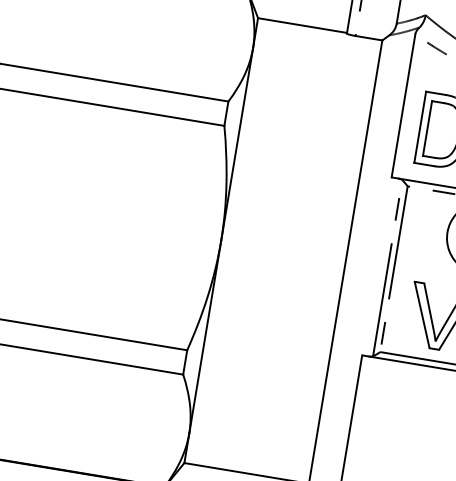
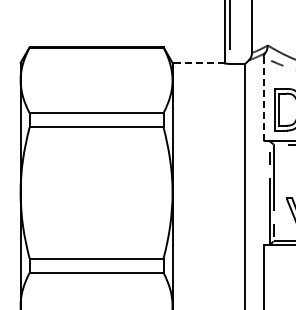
line: (302, 24) -> (198, 62), solid -> dashed
line: (403, 106) -> (263, 99), solid -> dashed

